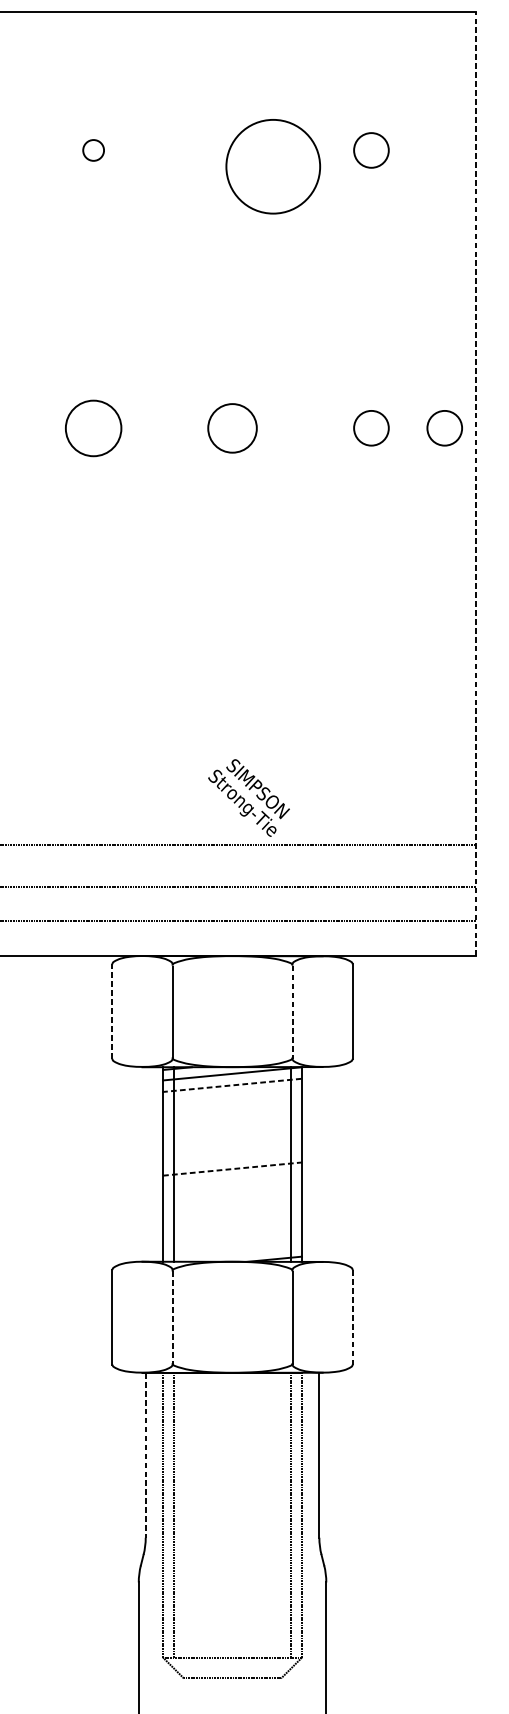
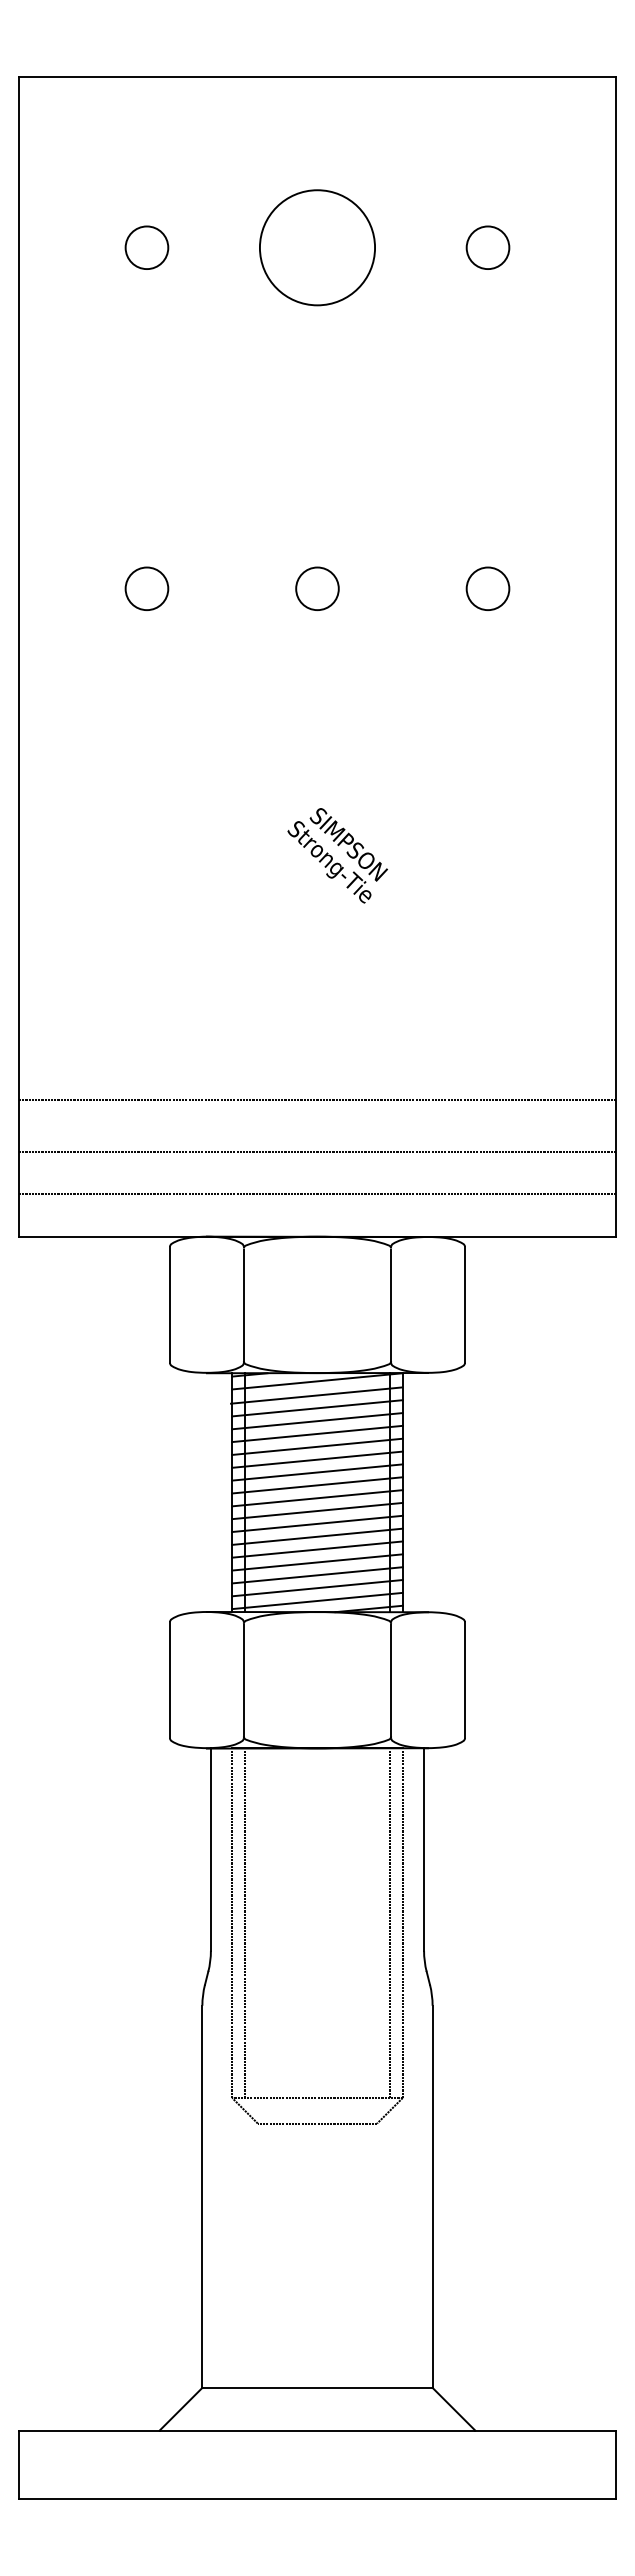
circle: (93, 150) -> (146, 247), size x1.67
circle: (273, 166) -> (317, 247), moved
circle: (93, 427) -> (146, 588), size x0.62
circle: (232, 427) -> (317, 588), size x0.71
circle: (444, 427) -> (577, 588), removed
line: (475, 484) -> (615, 657), dashed -> solid
text: (248, 797) -> (337, 855), moved
line: (111, 1011) -> (169, 1304), dashed -> solid
line: (292, 1012) -> (391, 1306), dashed -> solid
line: (231, 1085) -> (316, 1395), dashed -> solid
line: (232, 1095) -> (317, 1408), added
line: (232, 1106) -> (317, 1421), added
line: (232, 1116) -> (317, 1433), added
line: (232, 1126) -> (317, 1446), added
line: (232, 1137) -> (317, 1459), added
line: (232, 1148) -> (317, 1472), added
line: (232, 1158) -> (317, 1485), added
line: (232, 1169) -> (317, 1498), dashed -> solid
line: (232, 1179) -> (317, 1510), added
line: (232, 1189) -> (317, 1523), added
line: (232, 1200) -> (317, 1536), added
line: (232, 1210) -> (317, 1549), added
line: (232, 1221) -> (317, 1562), added
line: (232, 1232) -> (317, 1575), added
line: (232, 1242) -> (317, 1588), added
line: (232, 1252) -> (317, 1600), added
line: (353, 1317) -> (465, 1680), dashed -> solid
line: (172, 1318) -> (243, 1681), dashed -> solid
line: (145, 1456) -> (210, 1850), dashed -> solid

